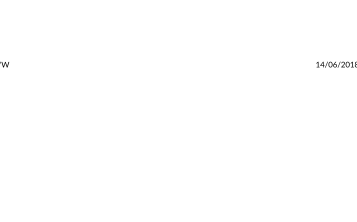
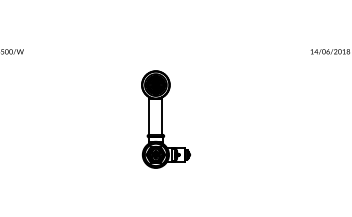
part: (160, 137) -> (165, 119), added

